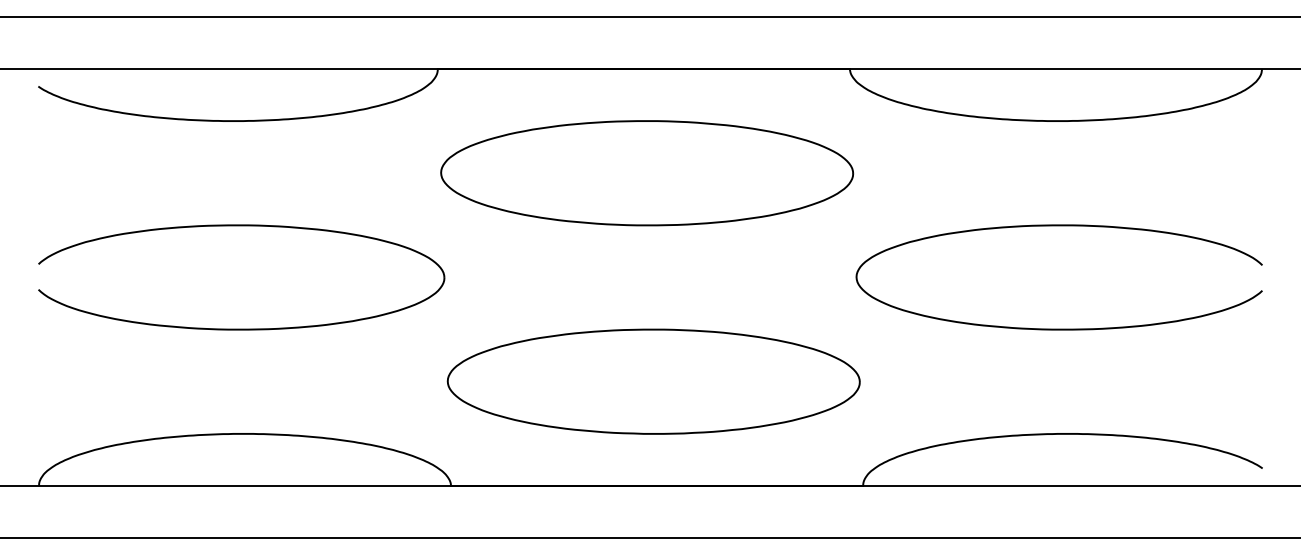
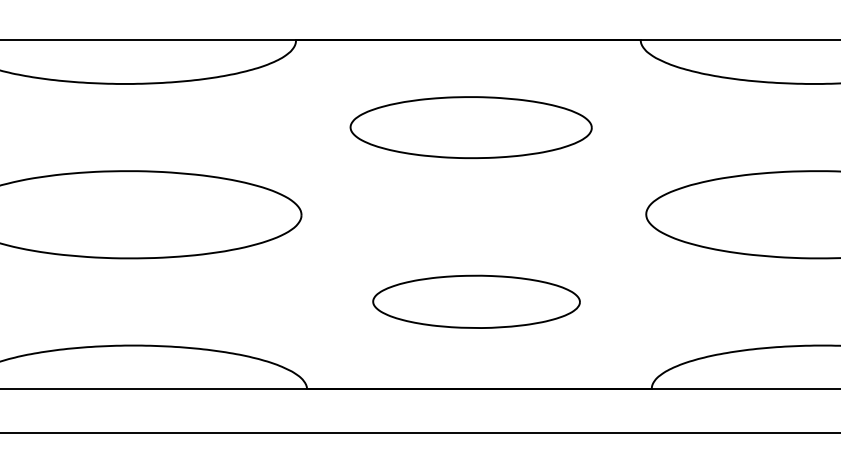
part: (647, 173) -> (471, 127), size x0.7
part: (653, 381) -> (476, 301), size x0.6

